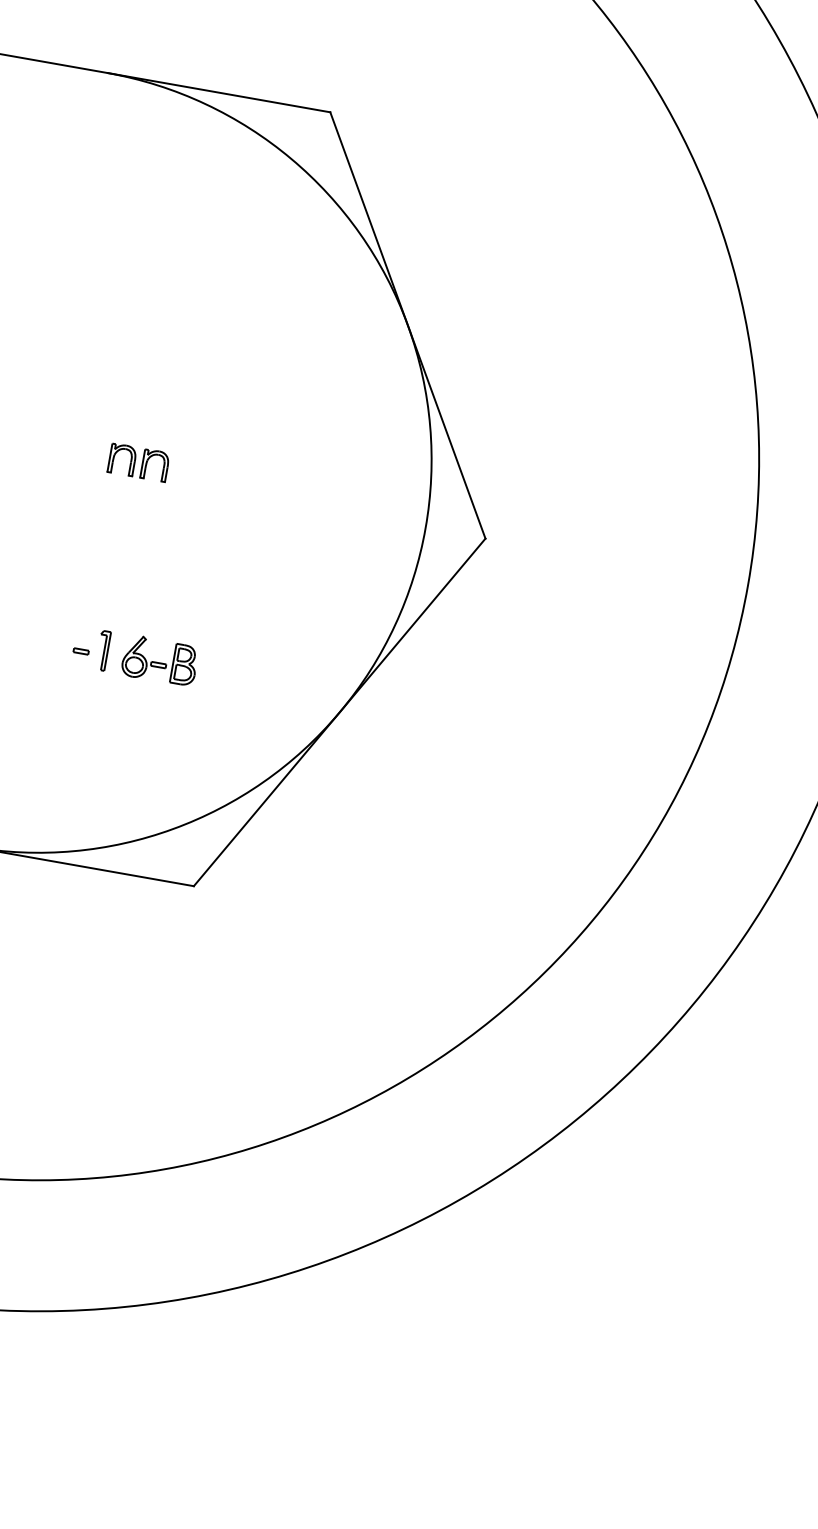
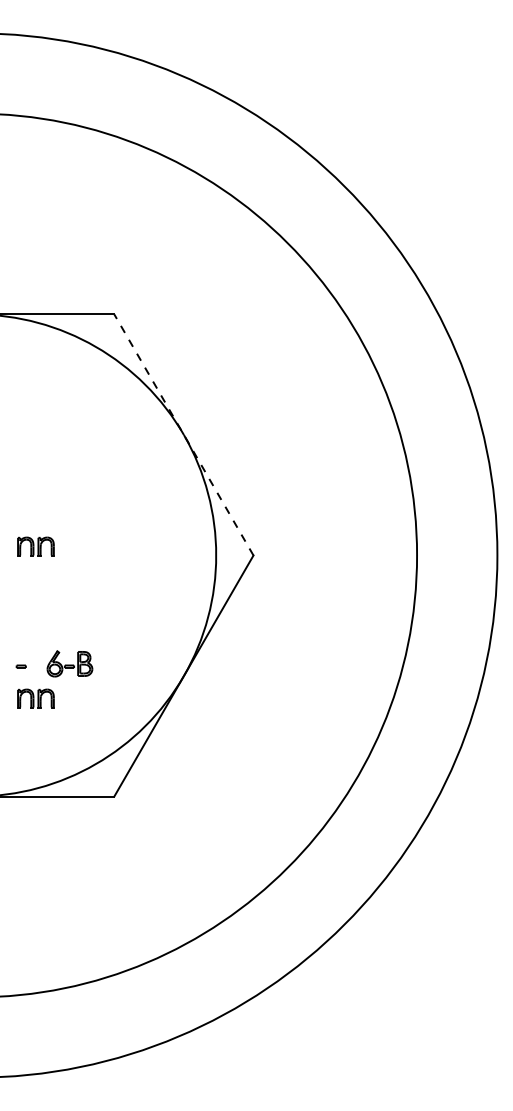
line: (407, 324) -> (183, 434), solid -> dashed
part: (103, 650) -> (34, 663), removed
part: (94, 706) -> (35, 698), added

